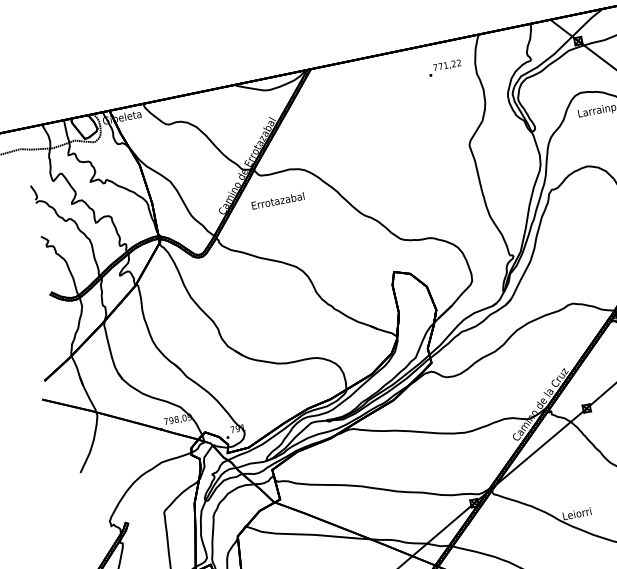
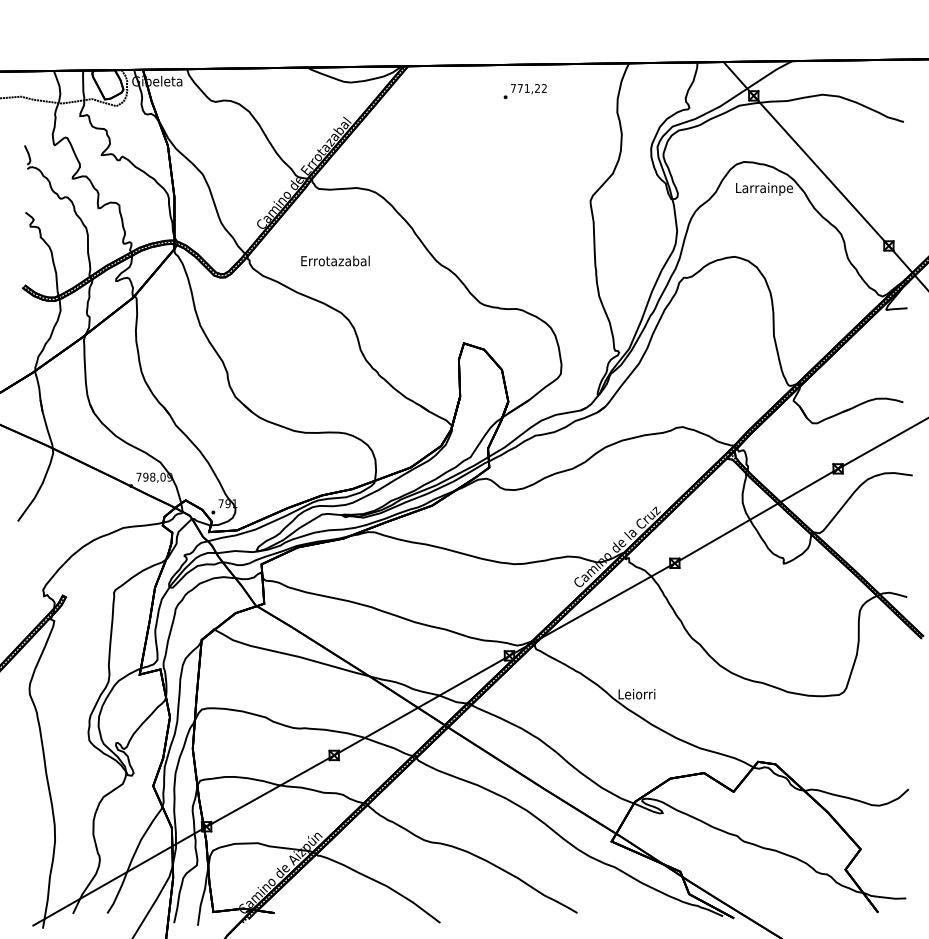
text: (444, 68) -> (524, 91), moved
text: (278, 200) -> (335, 260), moved

